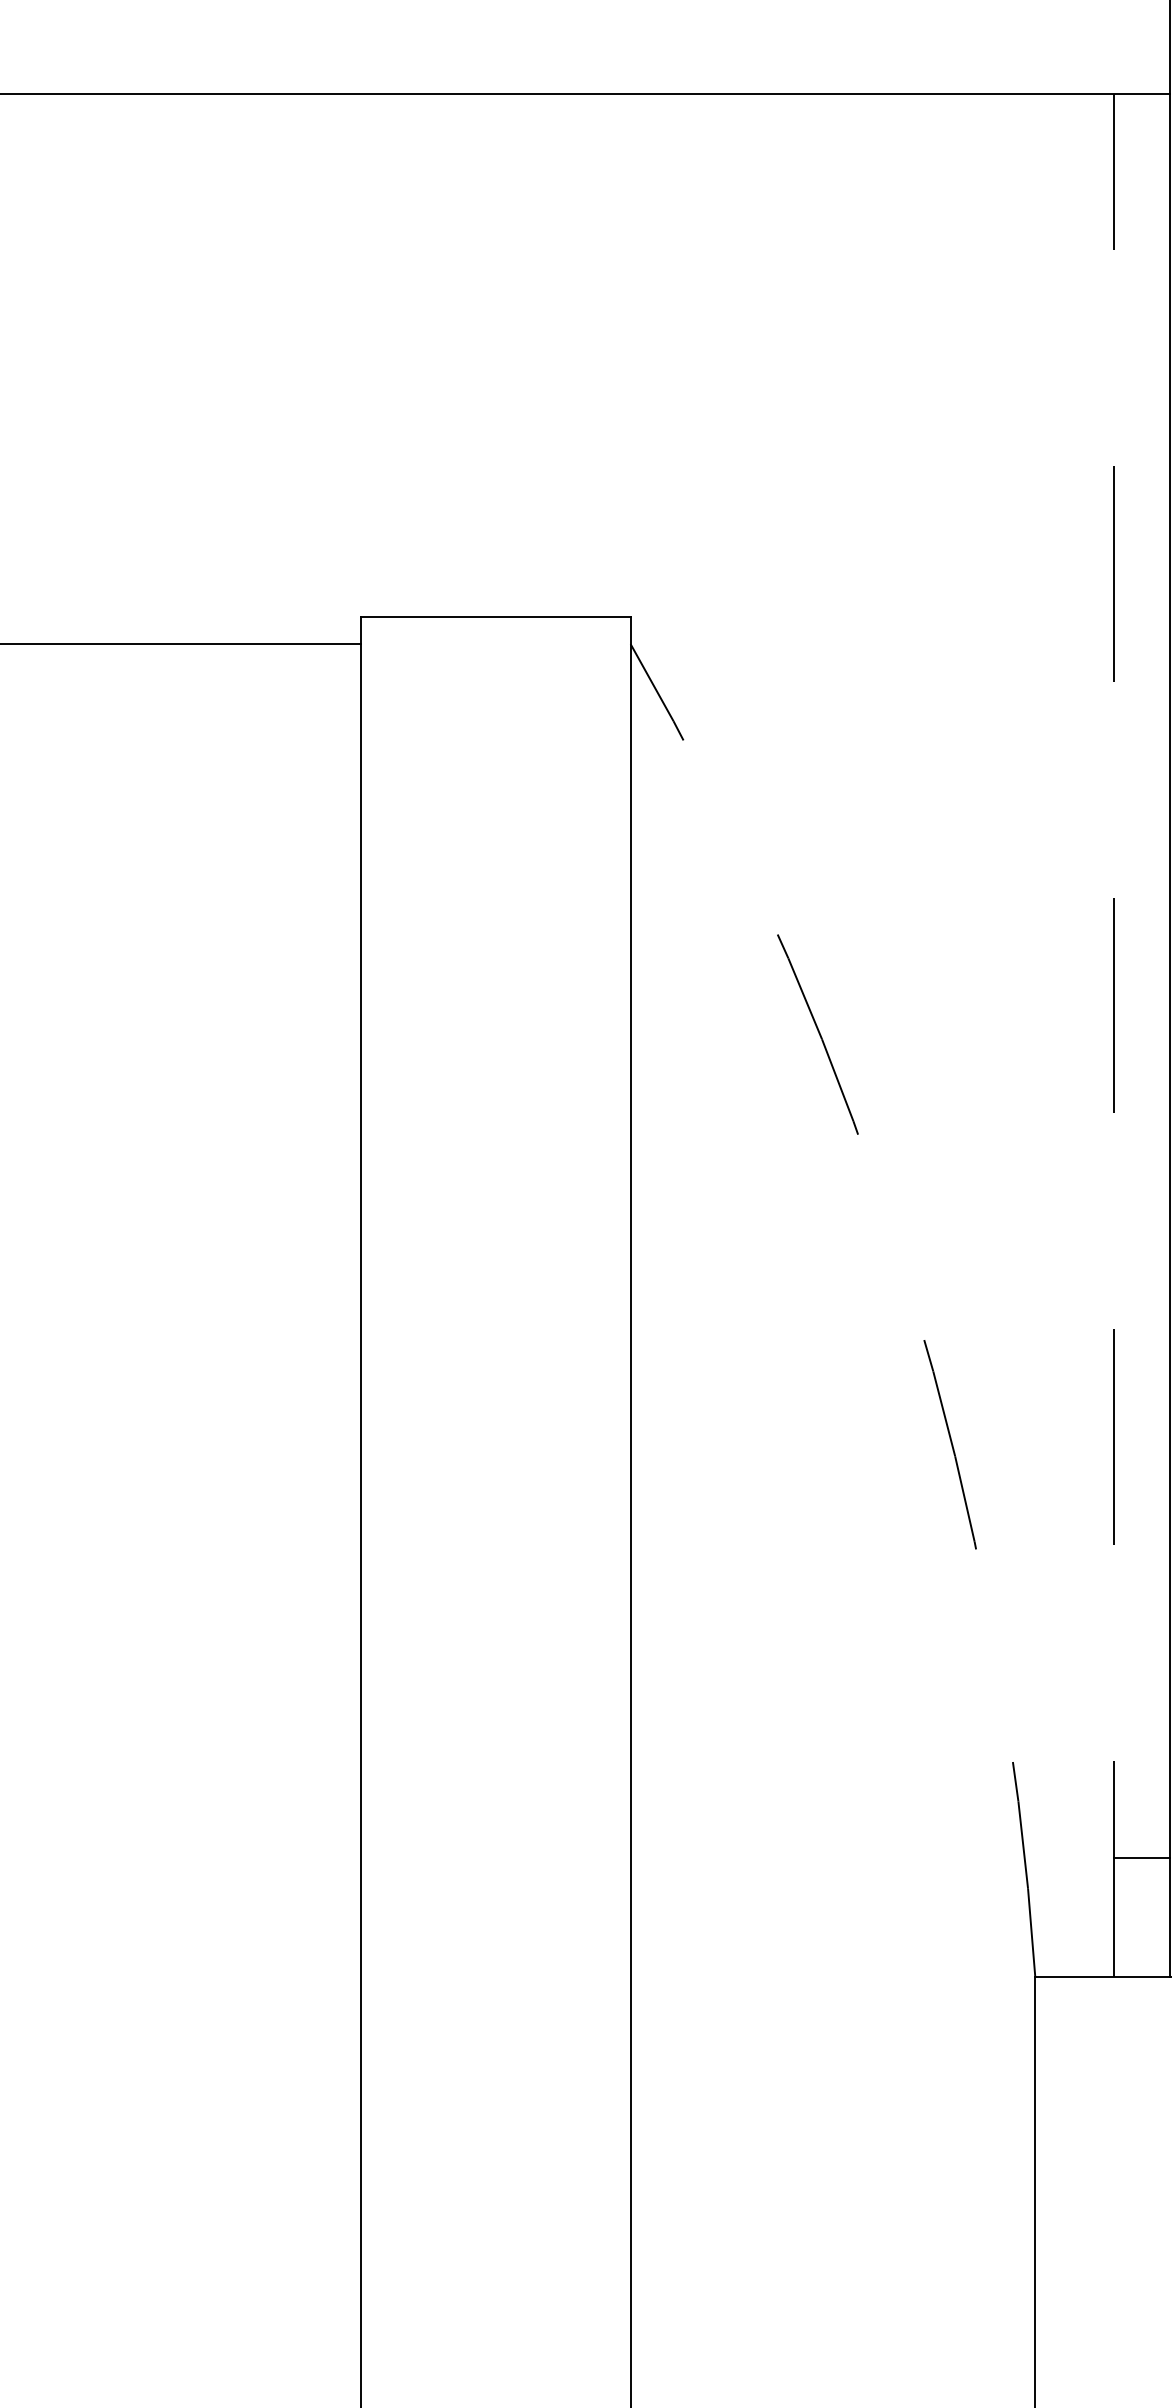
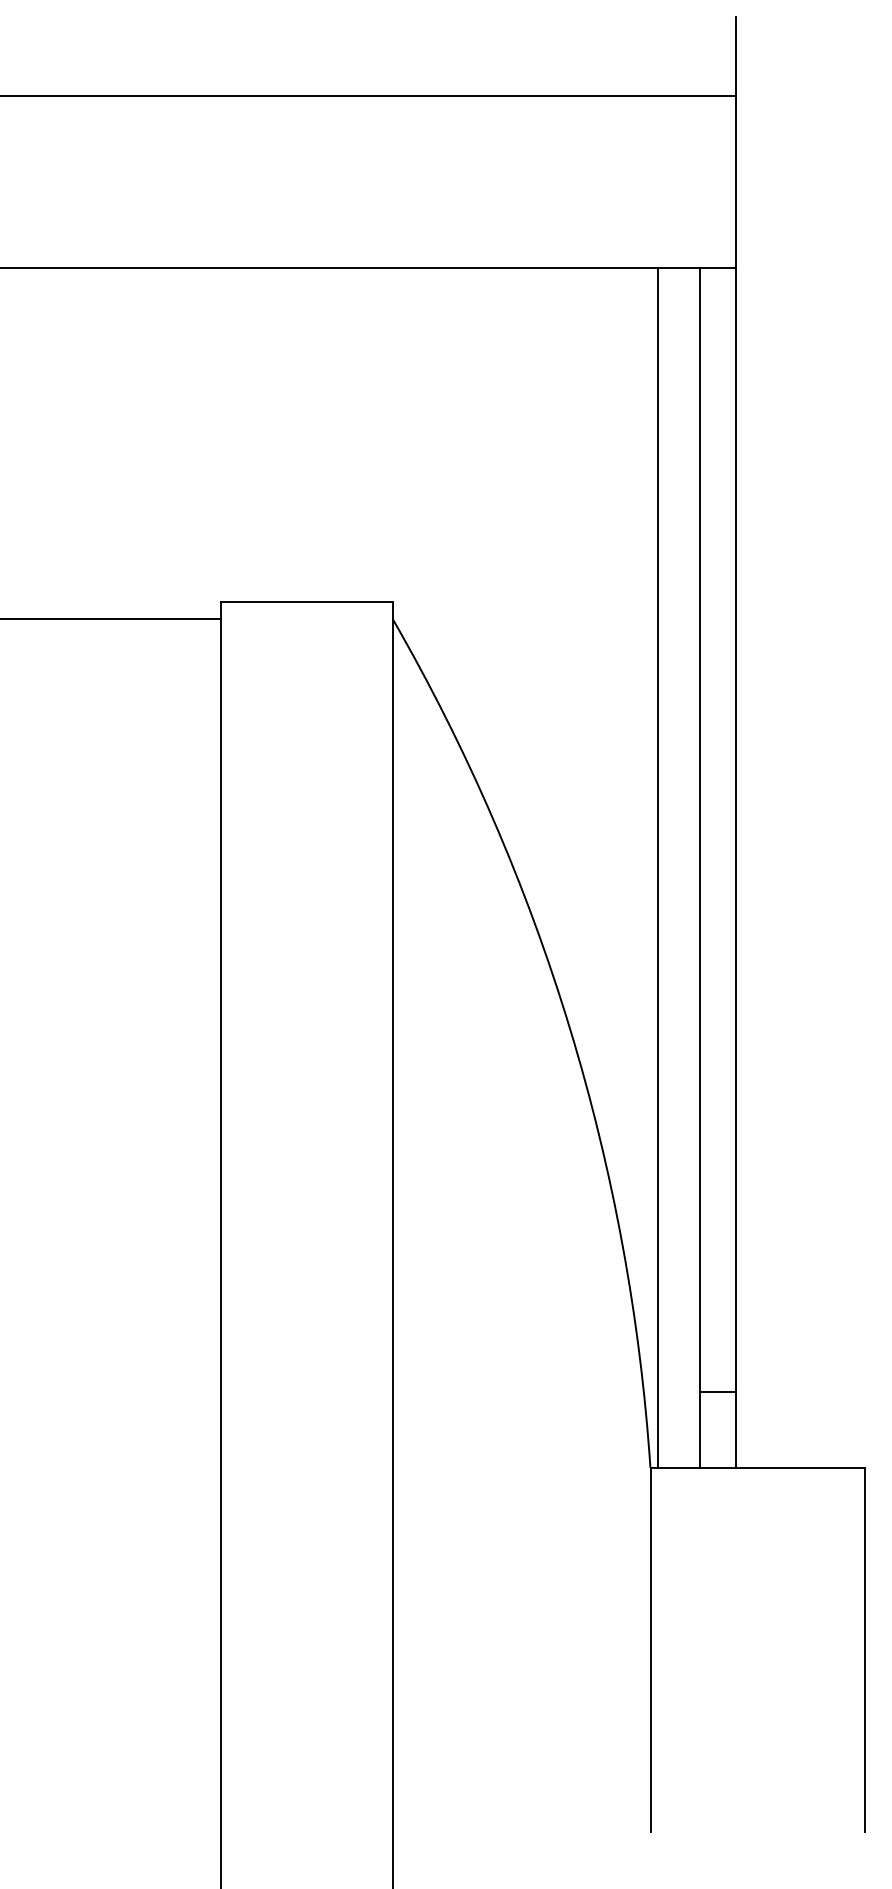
line: (1046, 1034) -> (657, 867), added
line: (1113, 1034) -> (700, 867), dashed -> solid
arc: (909, 1286) -> (570, 1028), dashed -> solid

